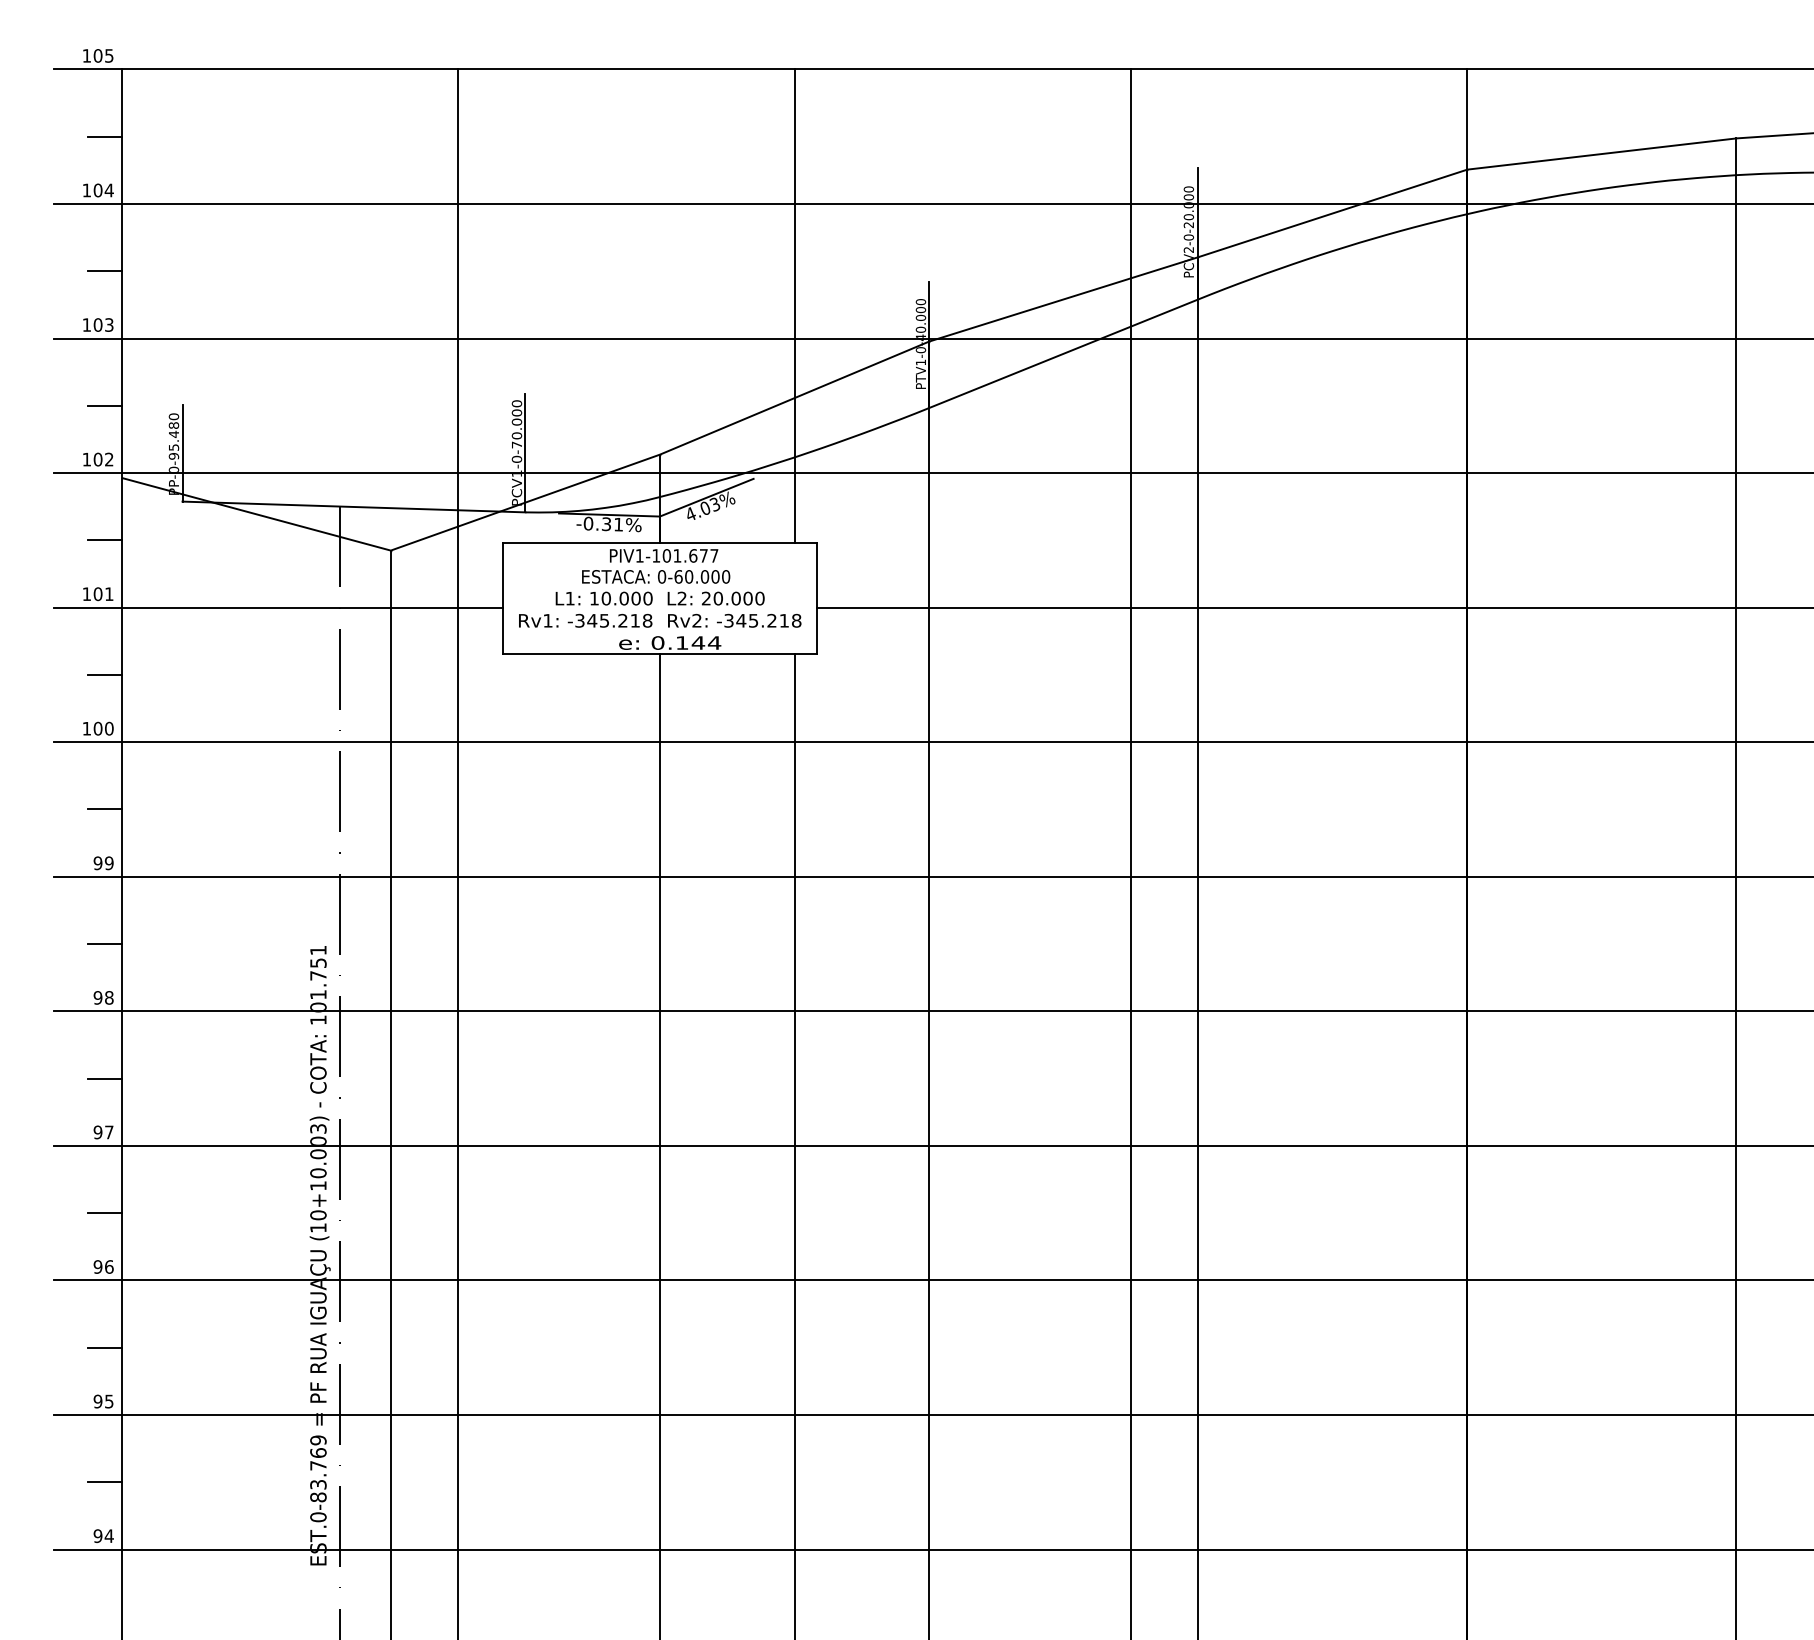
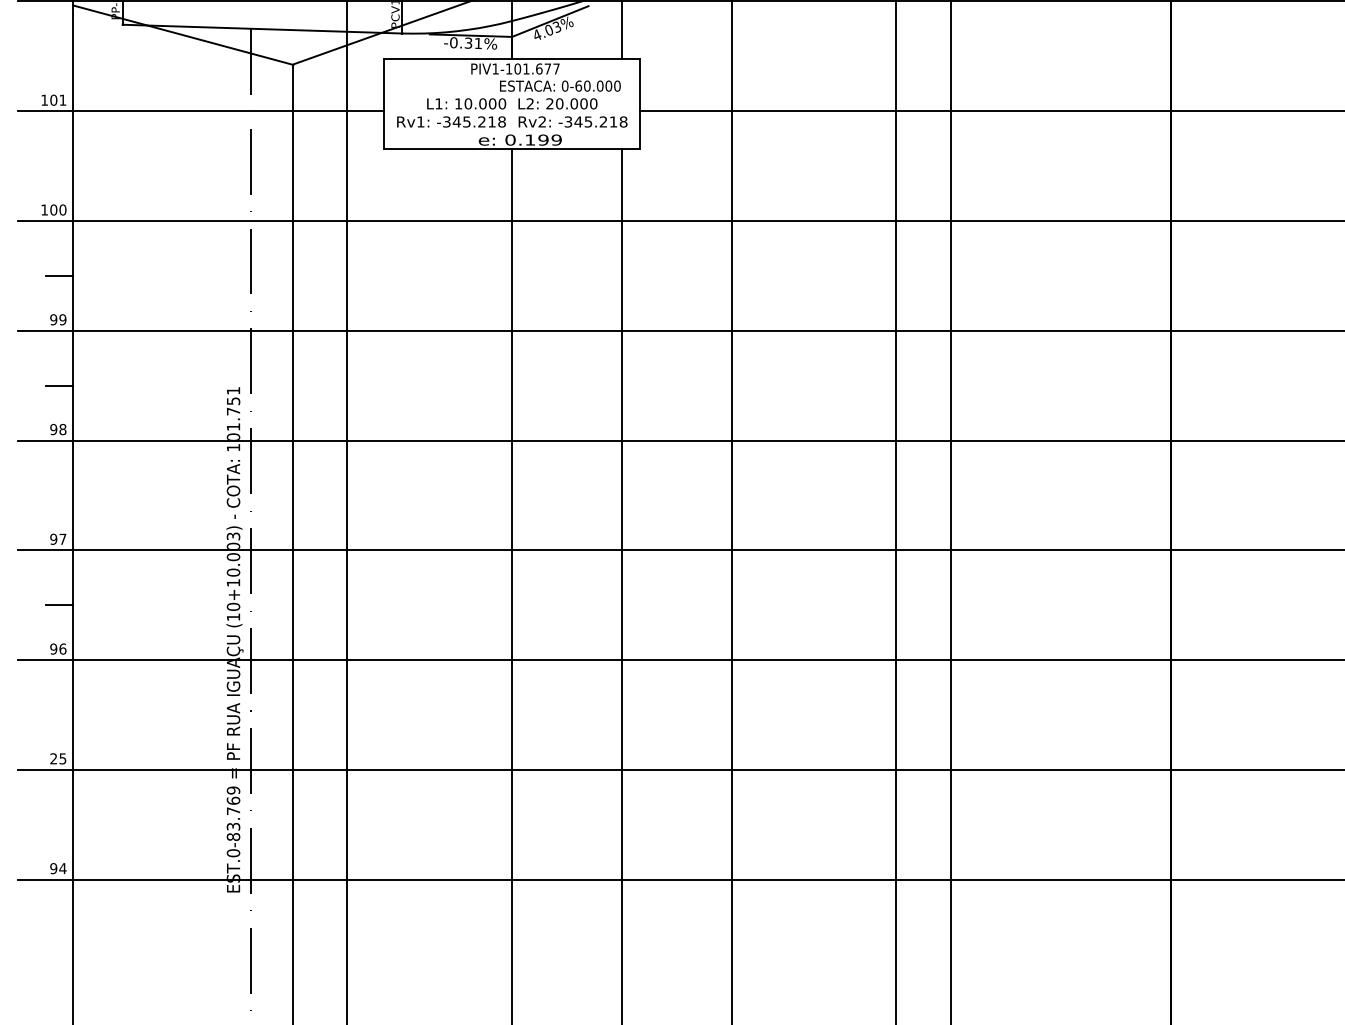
line: (104, 540) -> (59, 56), removed
text: (656, 576) -> (560, 85), moved
text: (706, 642) -> (550, 139), 0.144 -> 0.199
line: (104, 674) -> (59, 165), removed
line: (104, 1078) -> (59, 495), removed
line: (104, 1347) -> (59, 714), removed
text: (97, 1401) -> (53, 758), 95 -> 25
line: (104, 1482) -> (59, 824), removed

